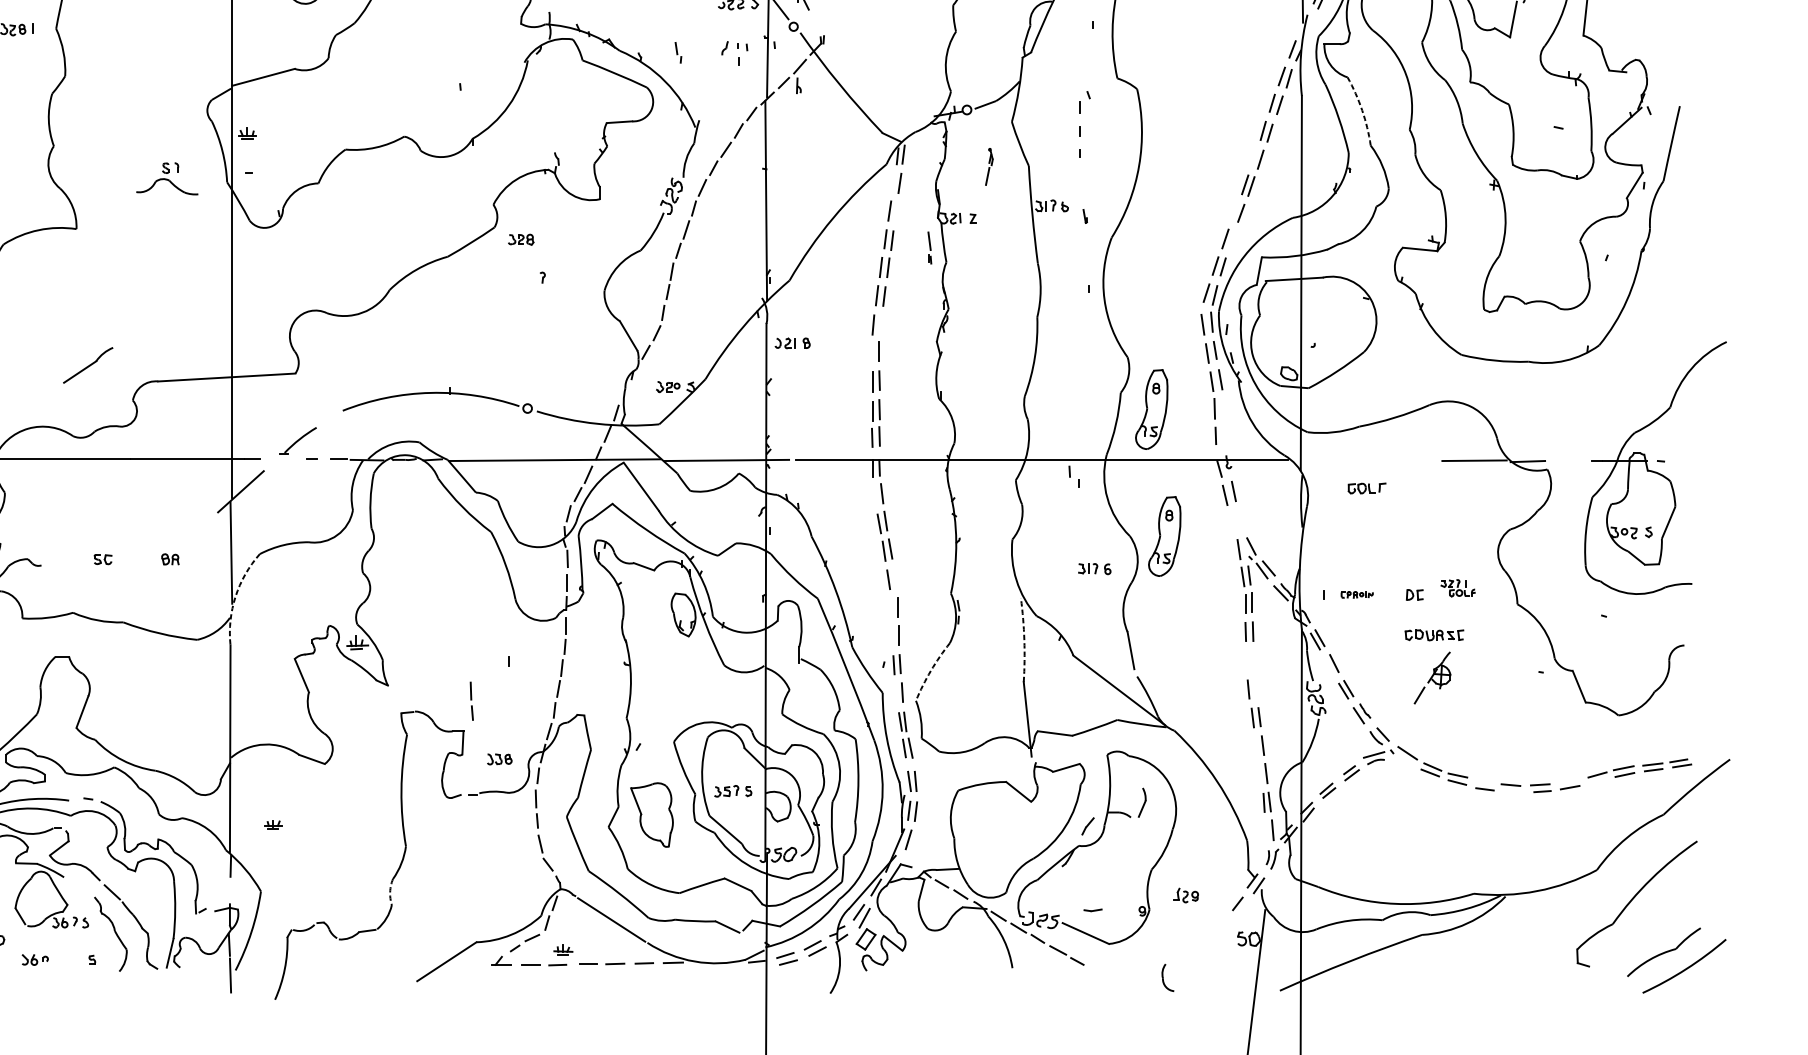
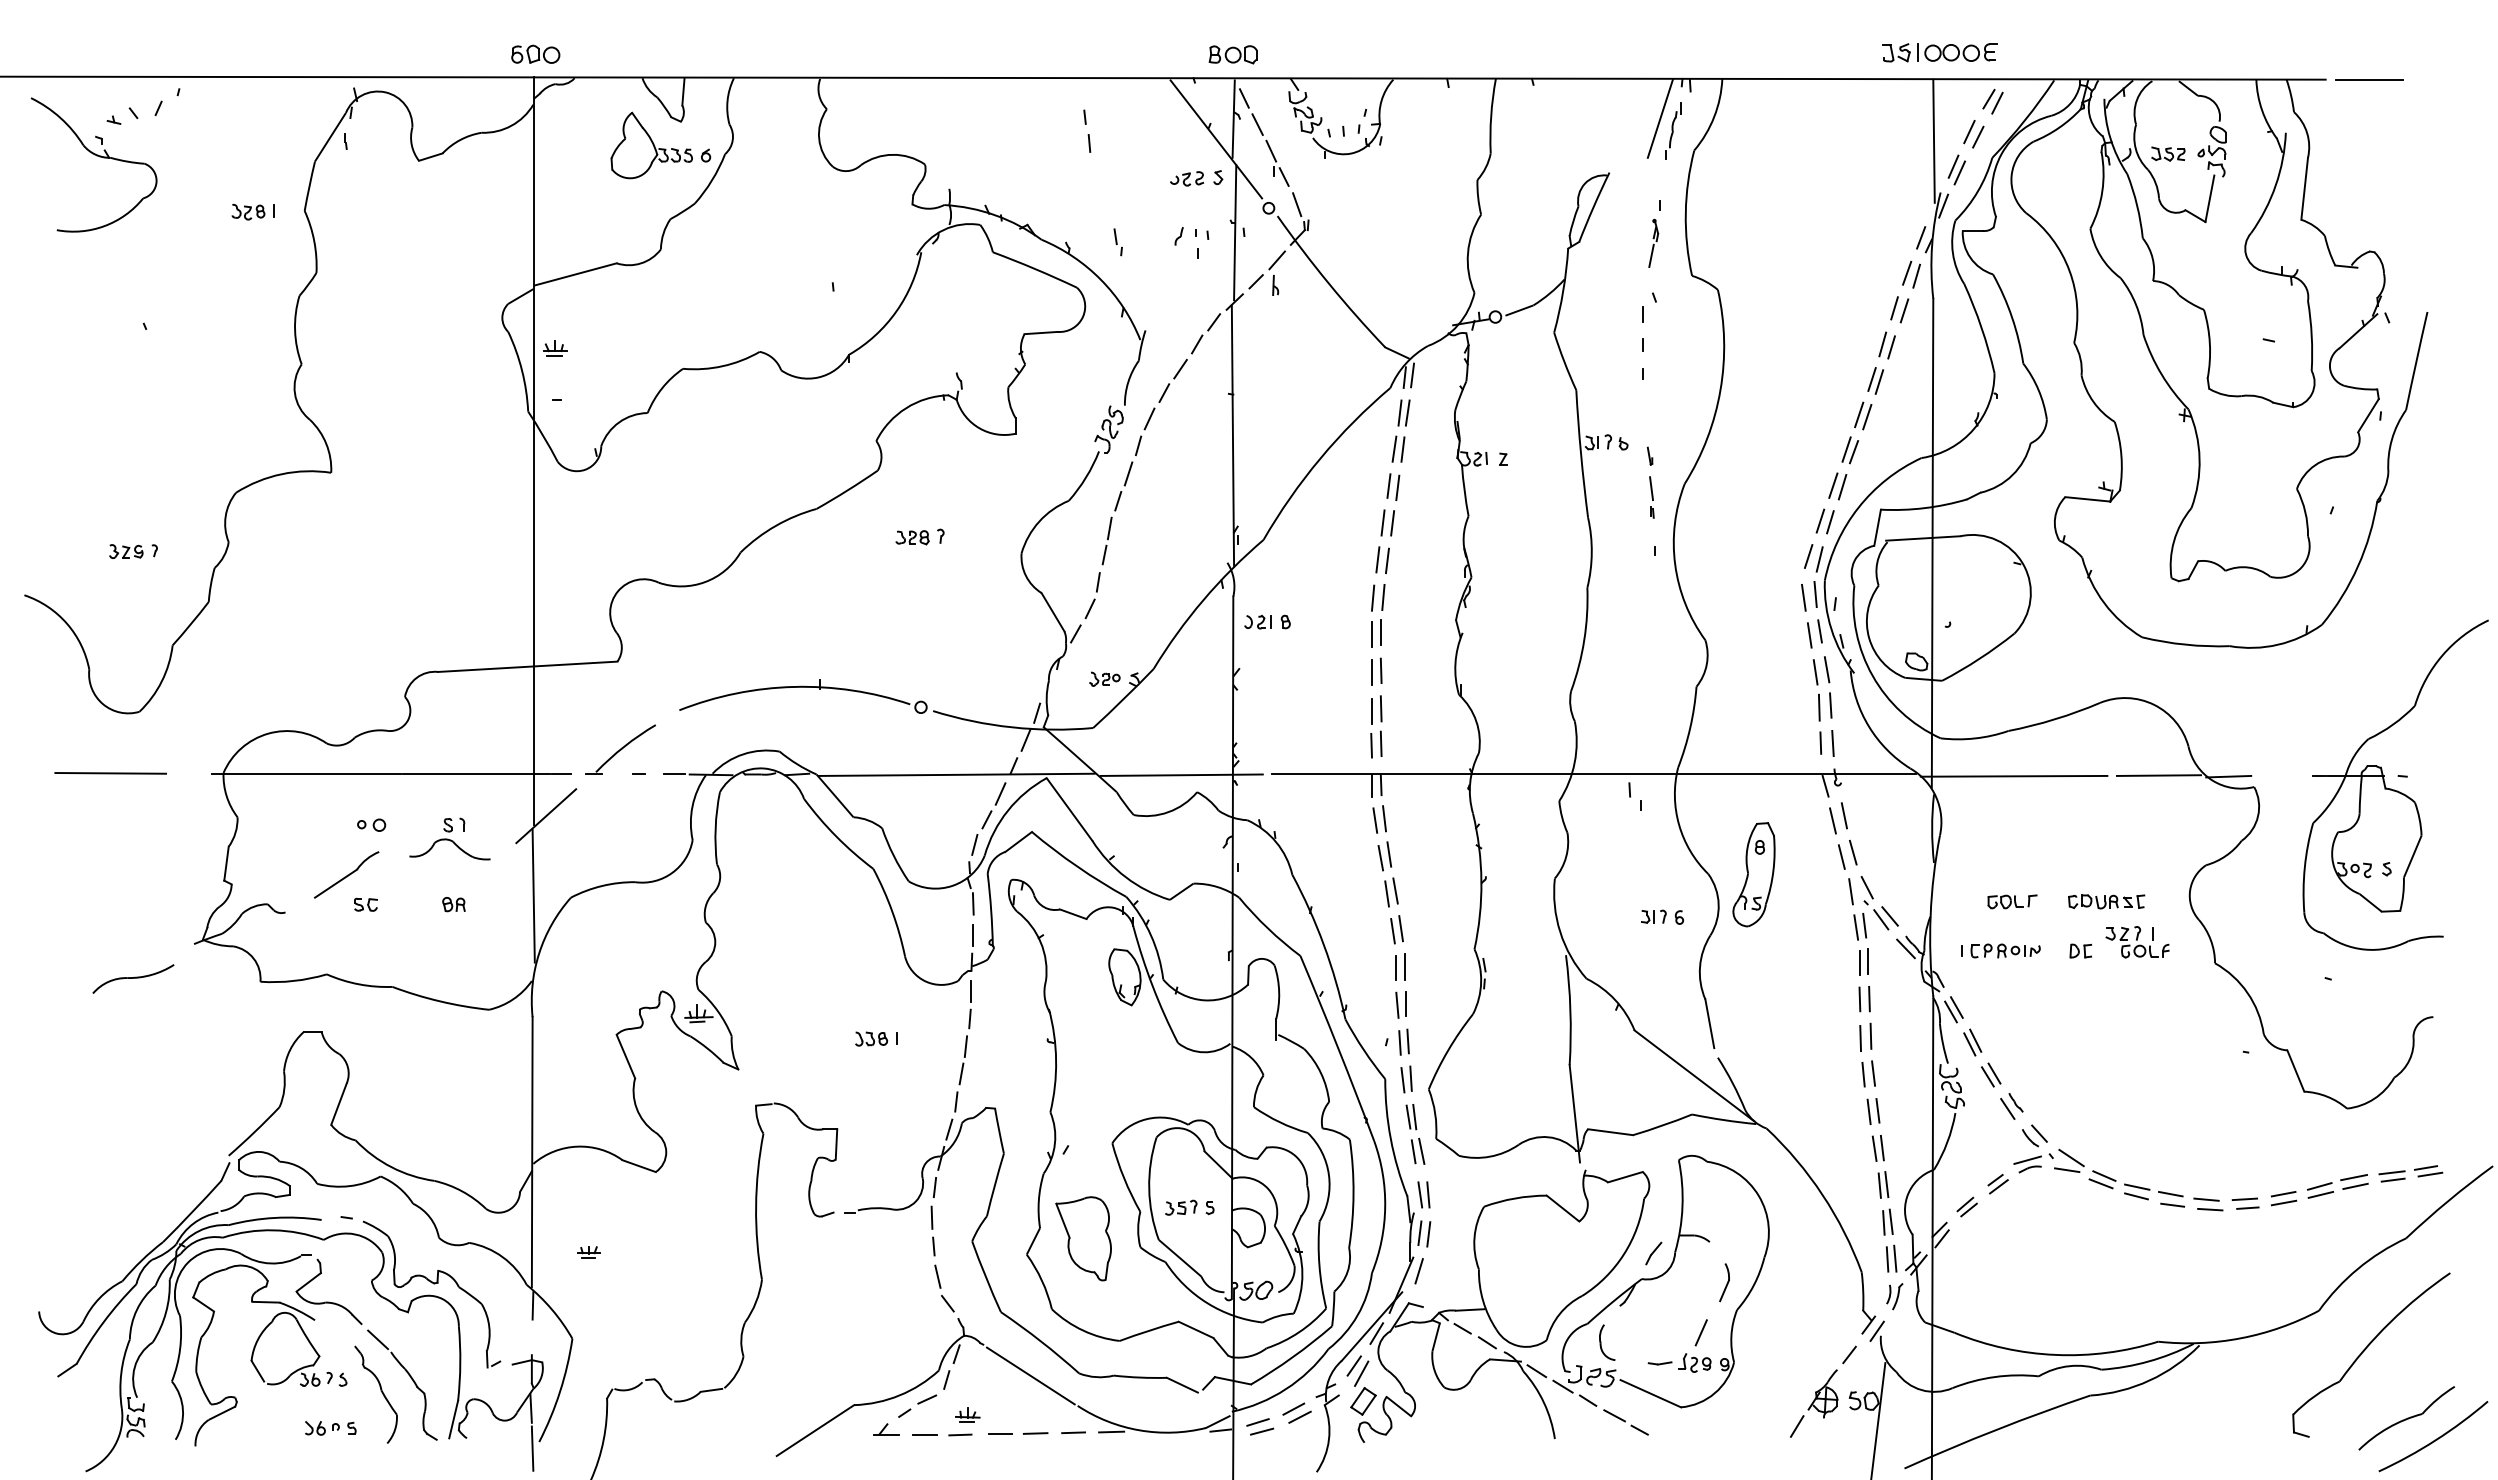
line: (815, 23) -> (1297, 204), added
line: (1309, 24) -> (1943, 205), added
arc: (1362, 110) -> (2012, 317), dashed -> solid
line: (1254, 157) -> (1871, 379), added
part: (989, 166) -> (1653, 242), moved
part: (166, 178) -> (449, 838), moved
line: (893, 183) -> (1399, 412), added
line: (895, 211) -> (1402, 449), added
line: (1235, 211) -> (1846, 449), added
part: (521, 239) -> (912, 537), moved
line: (1232, 240) -> (1842, 487), added
part: (929, 248) -> (1651, 497), moved
line: (881, 324) -> (1383, 597), added
line: (872, 352) -> (1371, 633), added
part: (88, 365) -> (346, 874), moved
line: (1223, 407) -> (1830, 705), added
part: (1151, 409) -> (1736, 708), removed
line: (1224, 436) -> (1832, 743), added
part: (297, 440) -> (620, 749), size x1.43
line: (1363, 460) -> (2013, 775), added
part: (1367, 488) -> (2012, 901), moved
line: (875, 495) -> (1375, 820), added
part: (107, 498) -> (371, 824), added
line: (1240, 519) -> (1852, 852), added
line: (1231, 522) -> (1841, 856), added
line: (894, 577) -> (1400, 928), added
part: (1458, 588) -> (2137, 942), size x1.43
part: (1357, 594) -> (2005, 950), size x1.67
arc: (235, 596) -> (539, 953), dashed -> solid
line: (890, 607) -> (1395, 967), added
line: (892, 635) -> (1397, 1004), added
part: (1434, 635) -> (2106, 901), moved
arc: (1024, 640) -> (1570, 1010), dashed -> solid
line: (1253, 659) -> (1870, 1035), added
line: (1246, 661) -> (1860, 1038), added
line: (1329, 666) -> (1969, 1044), added
arc: (931, 671) -> (1448, 1050), dashed -> solid
part: (1432, 677) -> (1814, 1403), moved
line: (1256, 688) -> (1873, 1073), added
line: (895, 693) -> (1402, 1080), added
line: (471, 700) -> (847, 1088), removed
line: (1256, 745) -> (1874, 1148), added
part: (499, 758) -> (871, 1038), moved
line: (1404, 762) -> (2067, 1170), added
line: (1260, 774) -> (1879, 1185), added
line: (1483, 780) -> (2170, 1193), added
line: (1569, 780) -> (2283, 1193), added
line: (1598, 781) -> (2320, 1194), added
line: (1513, 792) -> (2210, 1209), added
part: (1142, 802) -> (1724, 1282), moved
line: (1266, 830) -> (1887, 1259), added
line: (1123, 886) -> (1700, 1332), added
arc: (390, 892) -> (741, 1339), dashed -> solid
part: (1185, 895) -> (1694, 1362), moved
part: (35, 960) -> (322, 1428), moved
part: (1168, 977) -> (1607, 1342), moved

